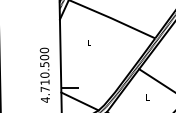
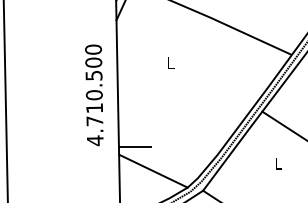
text: (44, 74) -> (93, 93), moved

